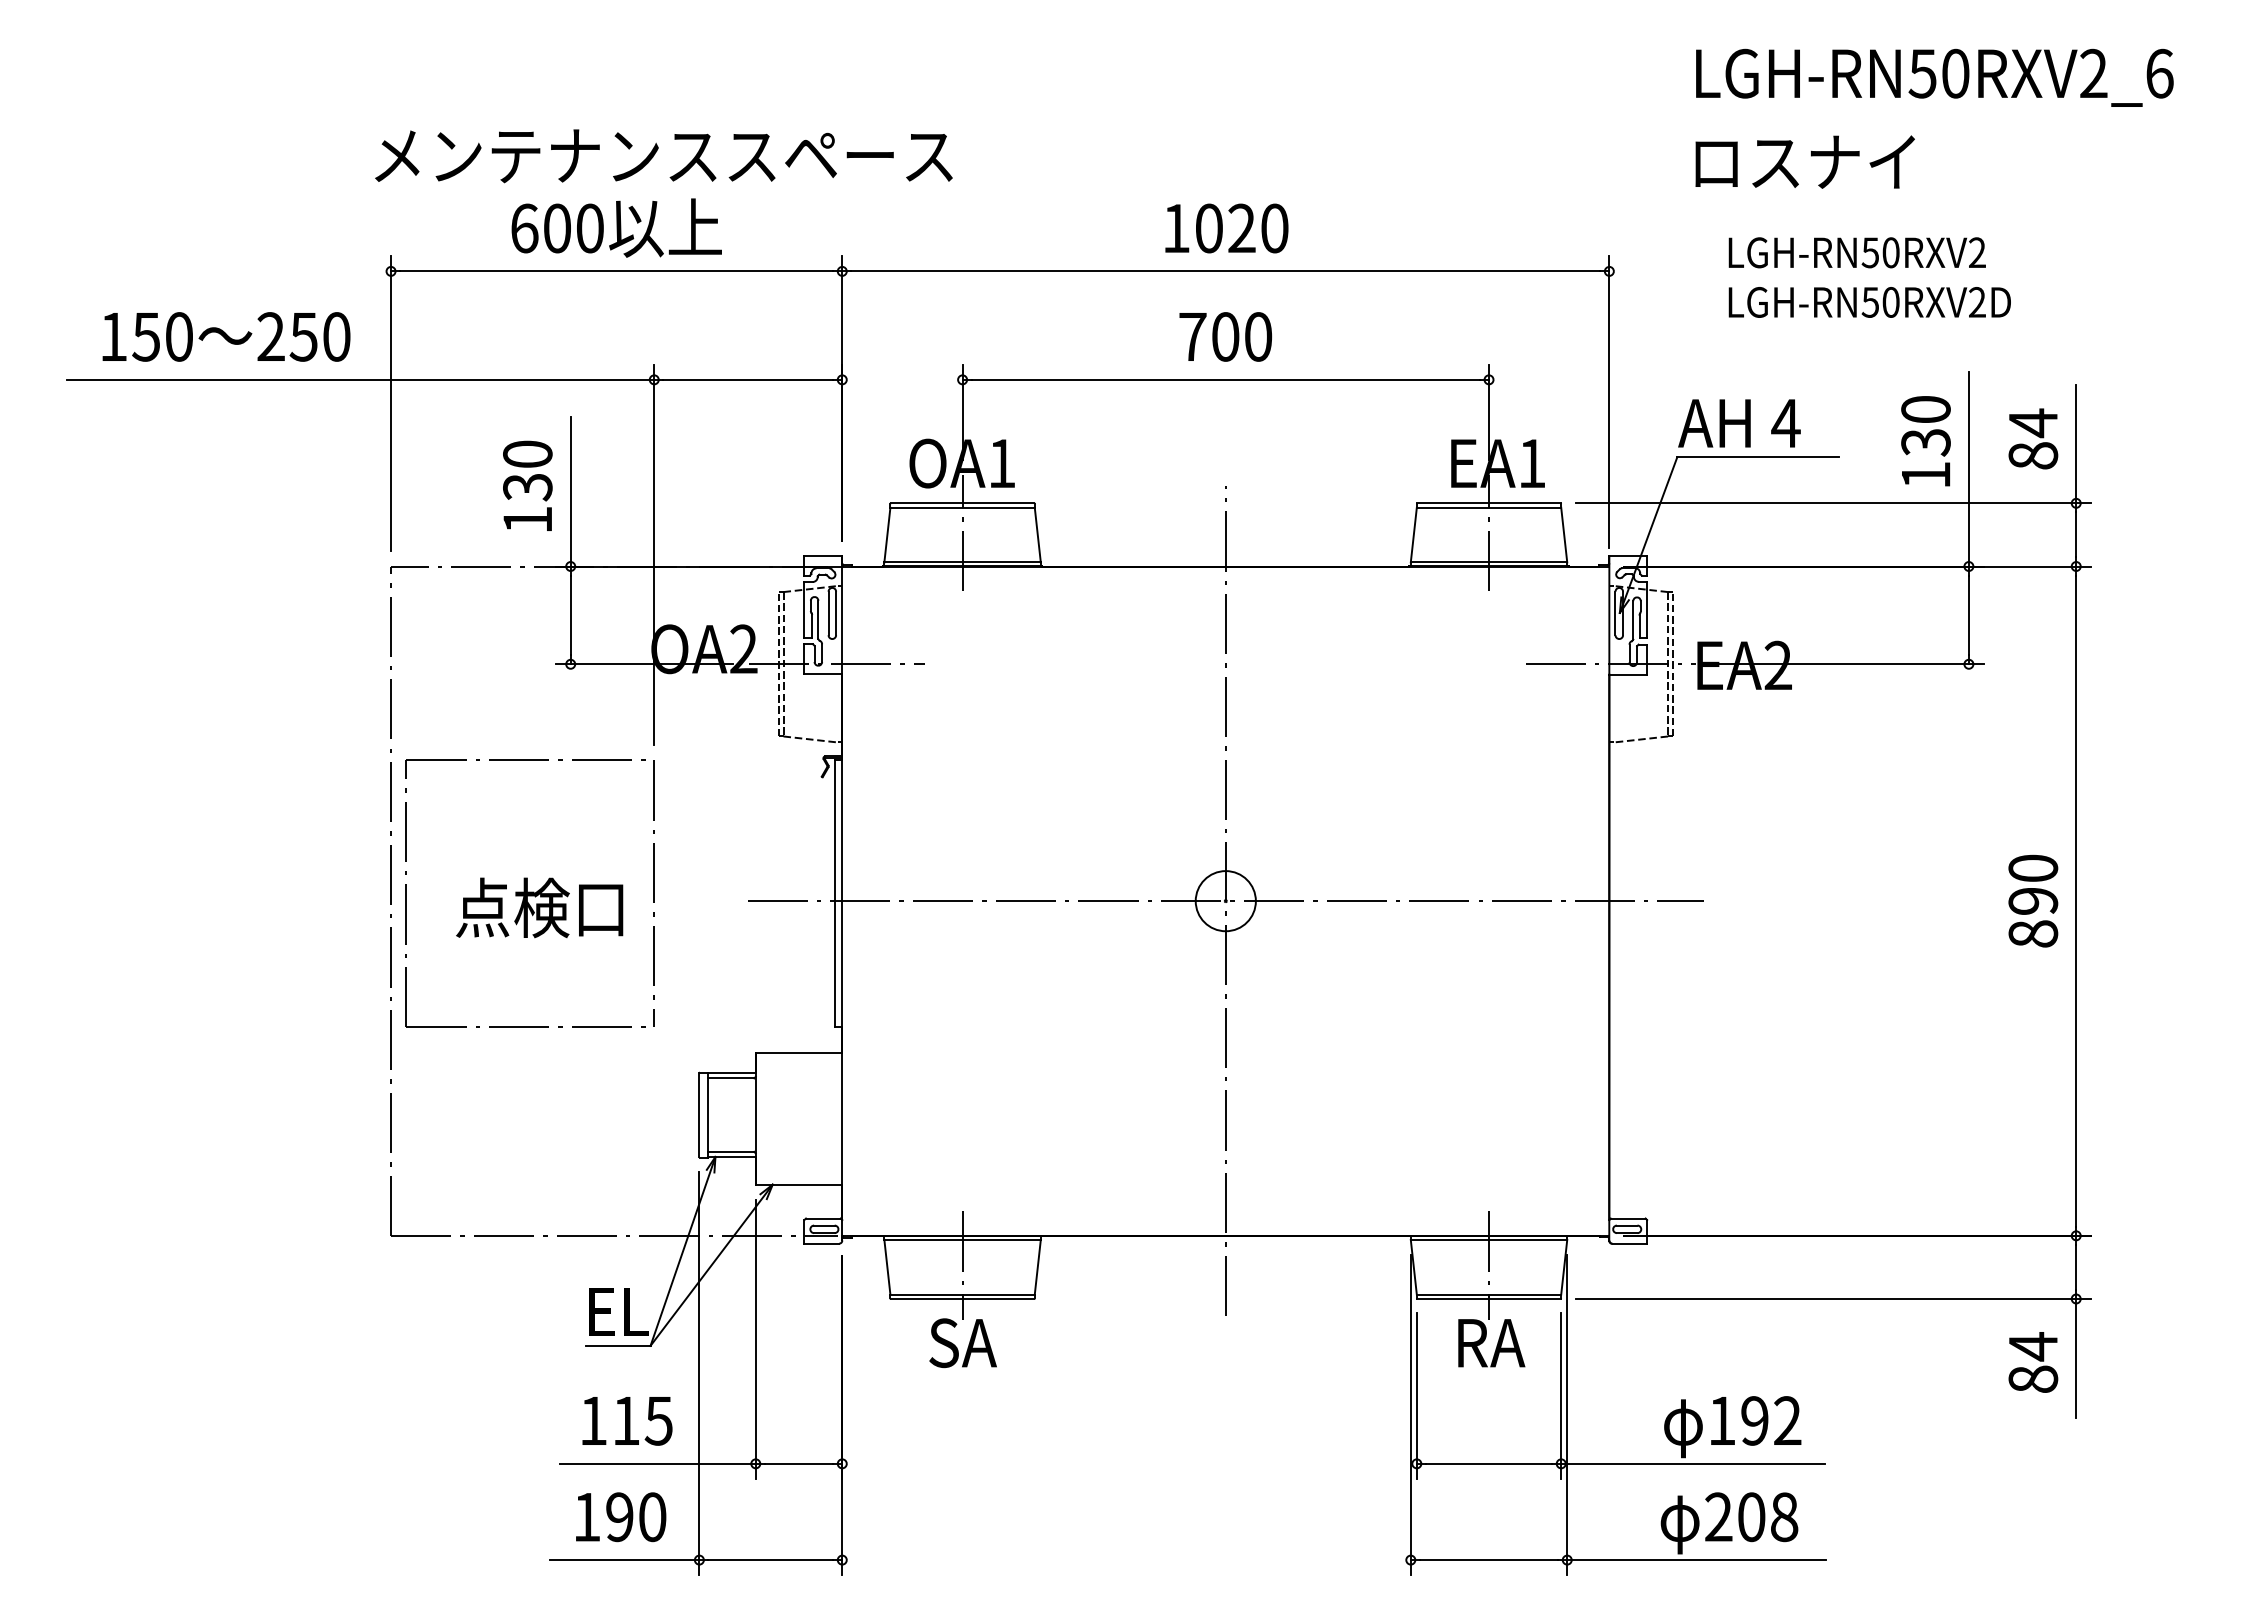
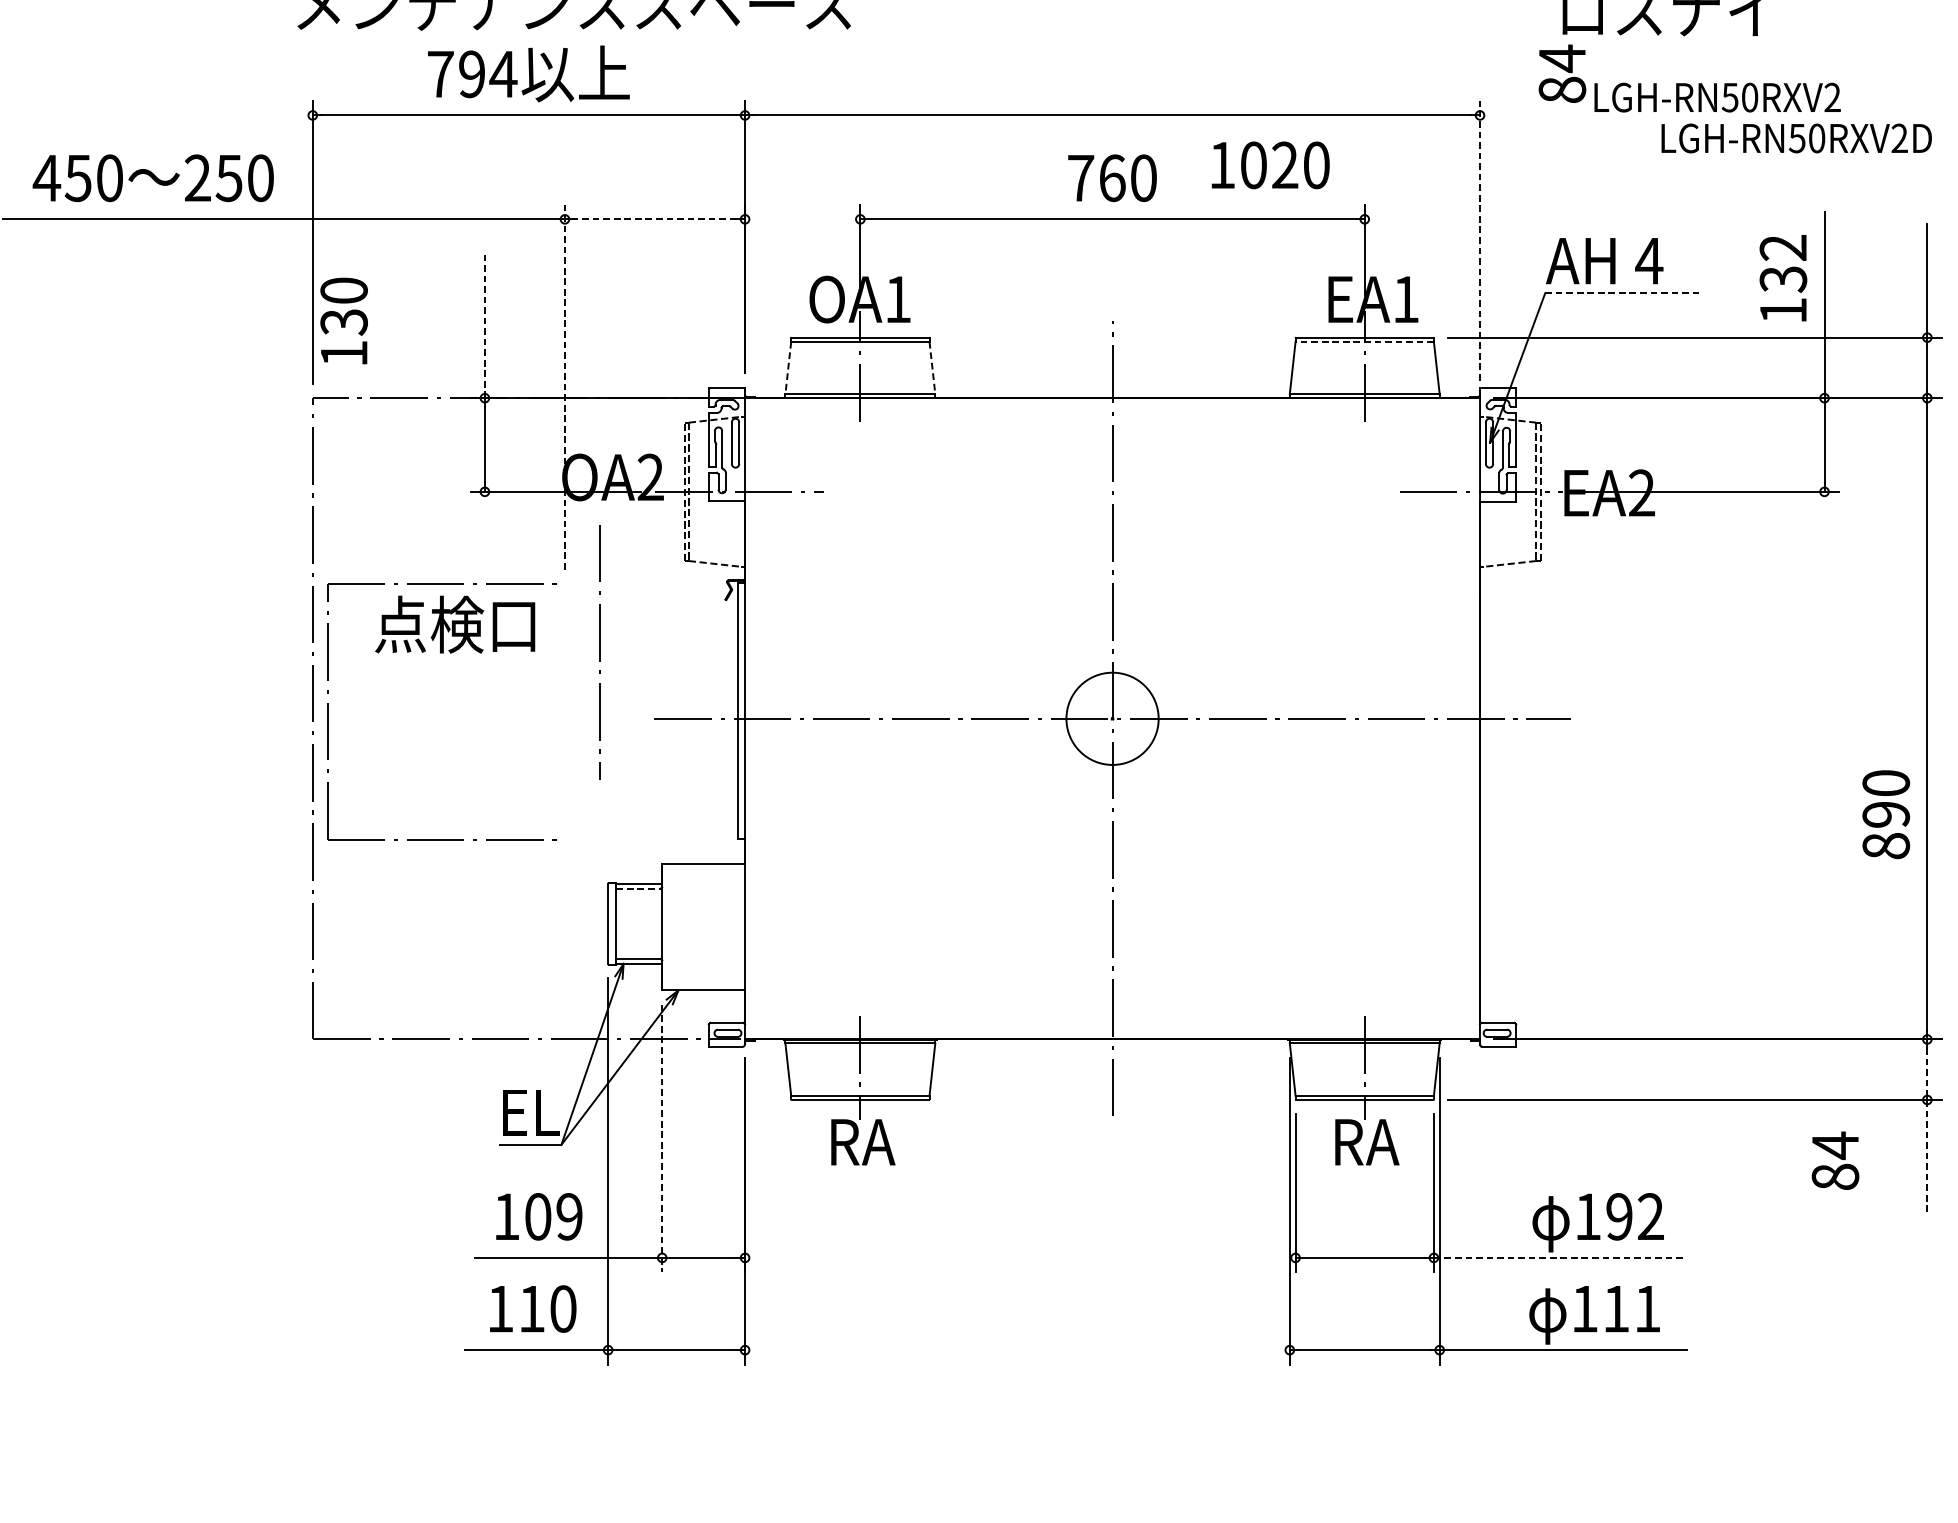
text: (557, 228) -> (472, 74), 600 -> 794
text: (1226, 228) -> (1270, 165), moved
text: (1869, 302) -> (1796, 138), moved
text: (113, 336) -> (46, 177), 150 -> 450
text: (1225, 336) -> (1112, 177), 700 -> 760
line: (748, 379) -> (655, 219), solid -> dashed
line: (1609, 402) -> (1480, 241), solid -> dashed
text: (1925, 409) -> (1782, 247), 130 -> 132
text: (2033, 438) -> (1562, 73), moved
line: (1757, 457) -> (1621, 293), solid -> dashed
text: (527, 485) -> (343, 320), moved
line: (570, 491) -> (484, 326), solid -> dashed
line: (1488, 507) -> (1364, 341), solid -> dashed
line: (887, 535) -> (788, 368), solid -> dashed
line: (1037, 535) -> (932, 368), solid -> dashed
line: (654, 554) -> (565, 386), solid -> dashed
line: (653, 893) -> (599, 652), moved
text: (2033, 900) -> (1886, 813), moved
circle: (1225, 901) -> (1112, 719), size x1.6
text: (539, 907) -> (455, 624), moved
line: (731, 1078) -> (638, 888), solid -> dashed
line: (2076, 1267) -> (1927, 1069), solid -> dashed
line: (755, 1339) -> (661, 1138), solid -> dashed
text: (964, 1343) -> (862, 1142), SA -> RA
line: (2076, 1358) -> (1927, 1156), solid -> dashed
text: (2033, 1362) -> (1835, 1160), moved
text: (642, 1420) -> (553, 1216), 115 -> 109
line: (1692, 1463) -> (1559, 1257), solid -> dashed
text: (619, 1517) -> (531, 1309), 190 -> 110
text: (1751, 1517) -> (1616, 1309), 208 -> 111

